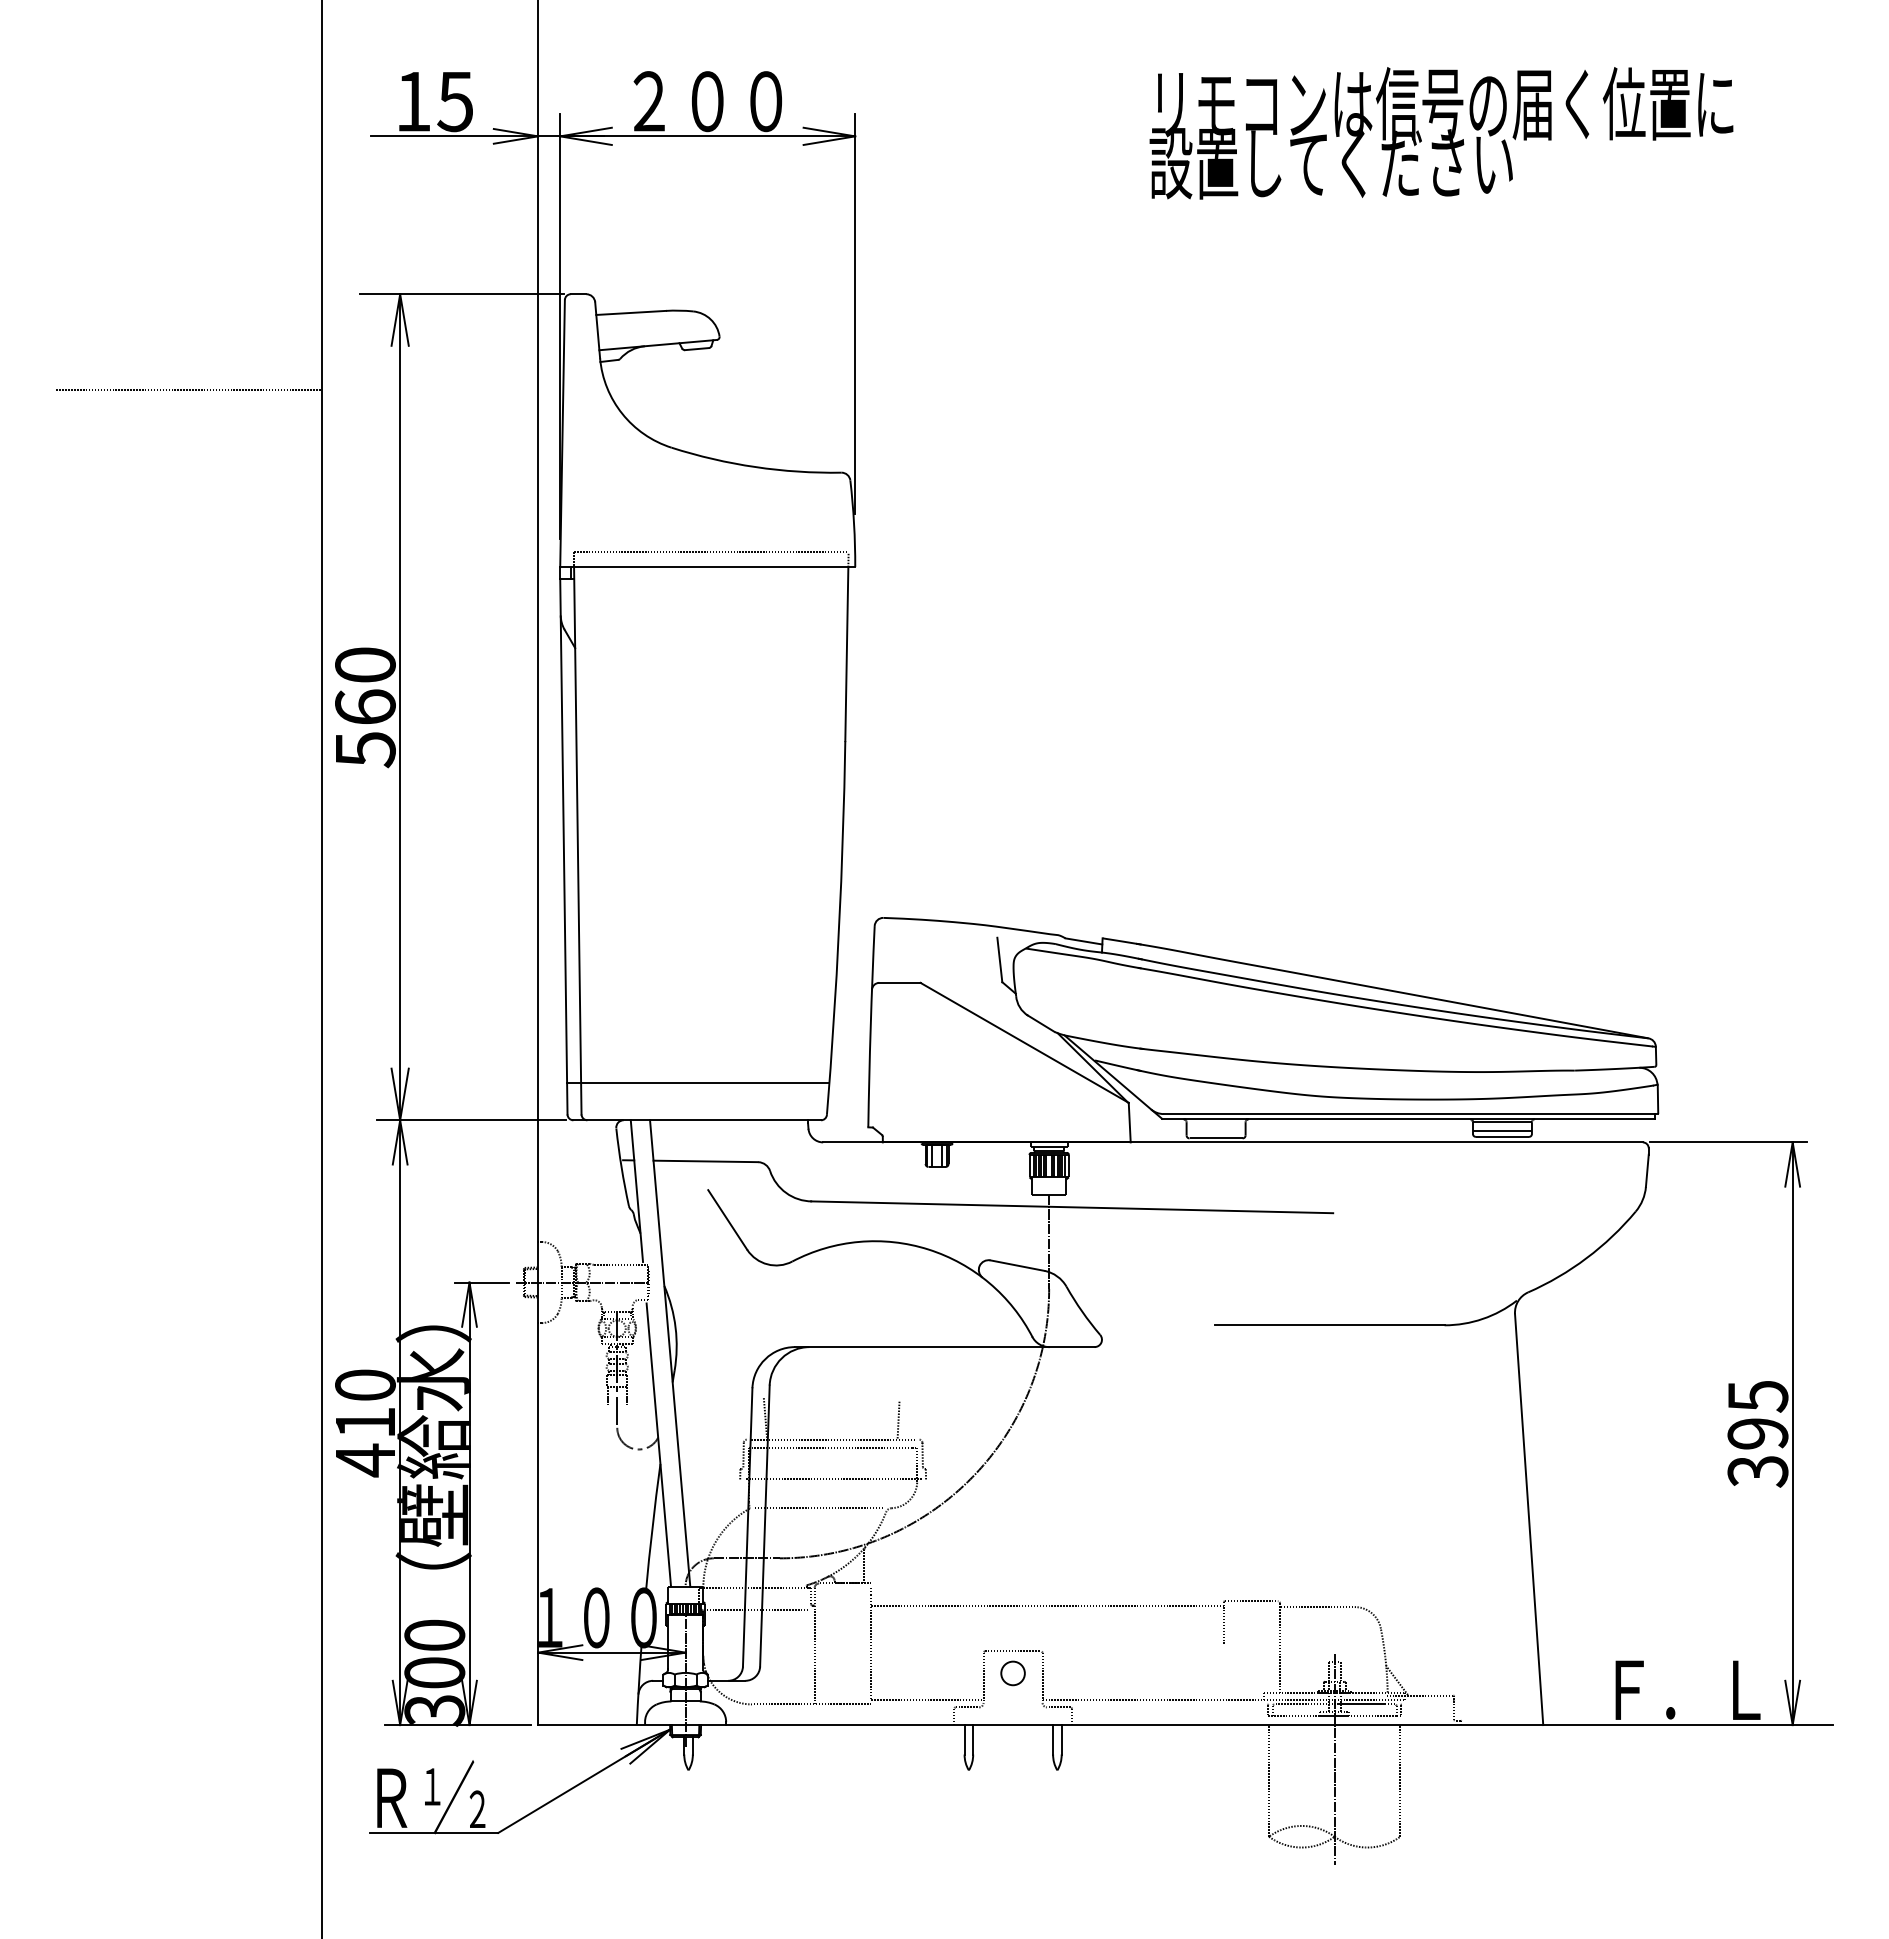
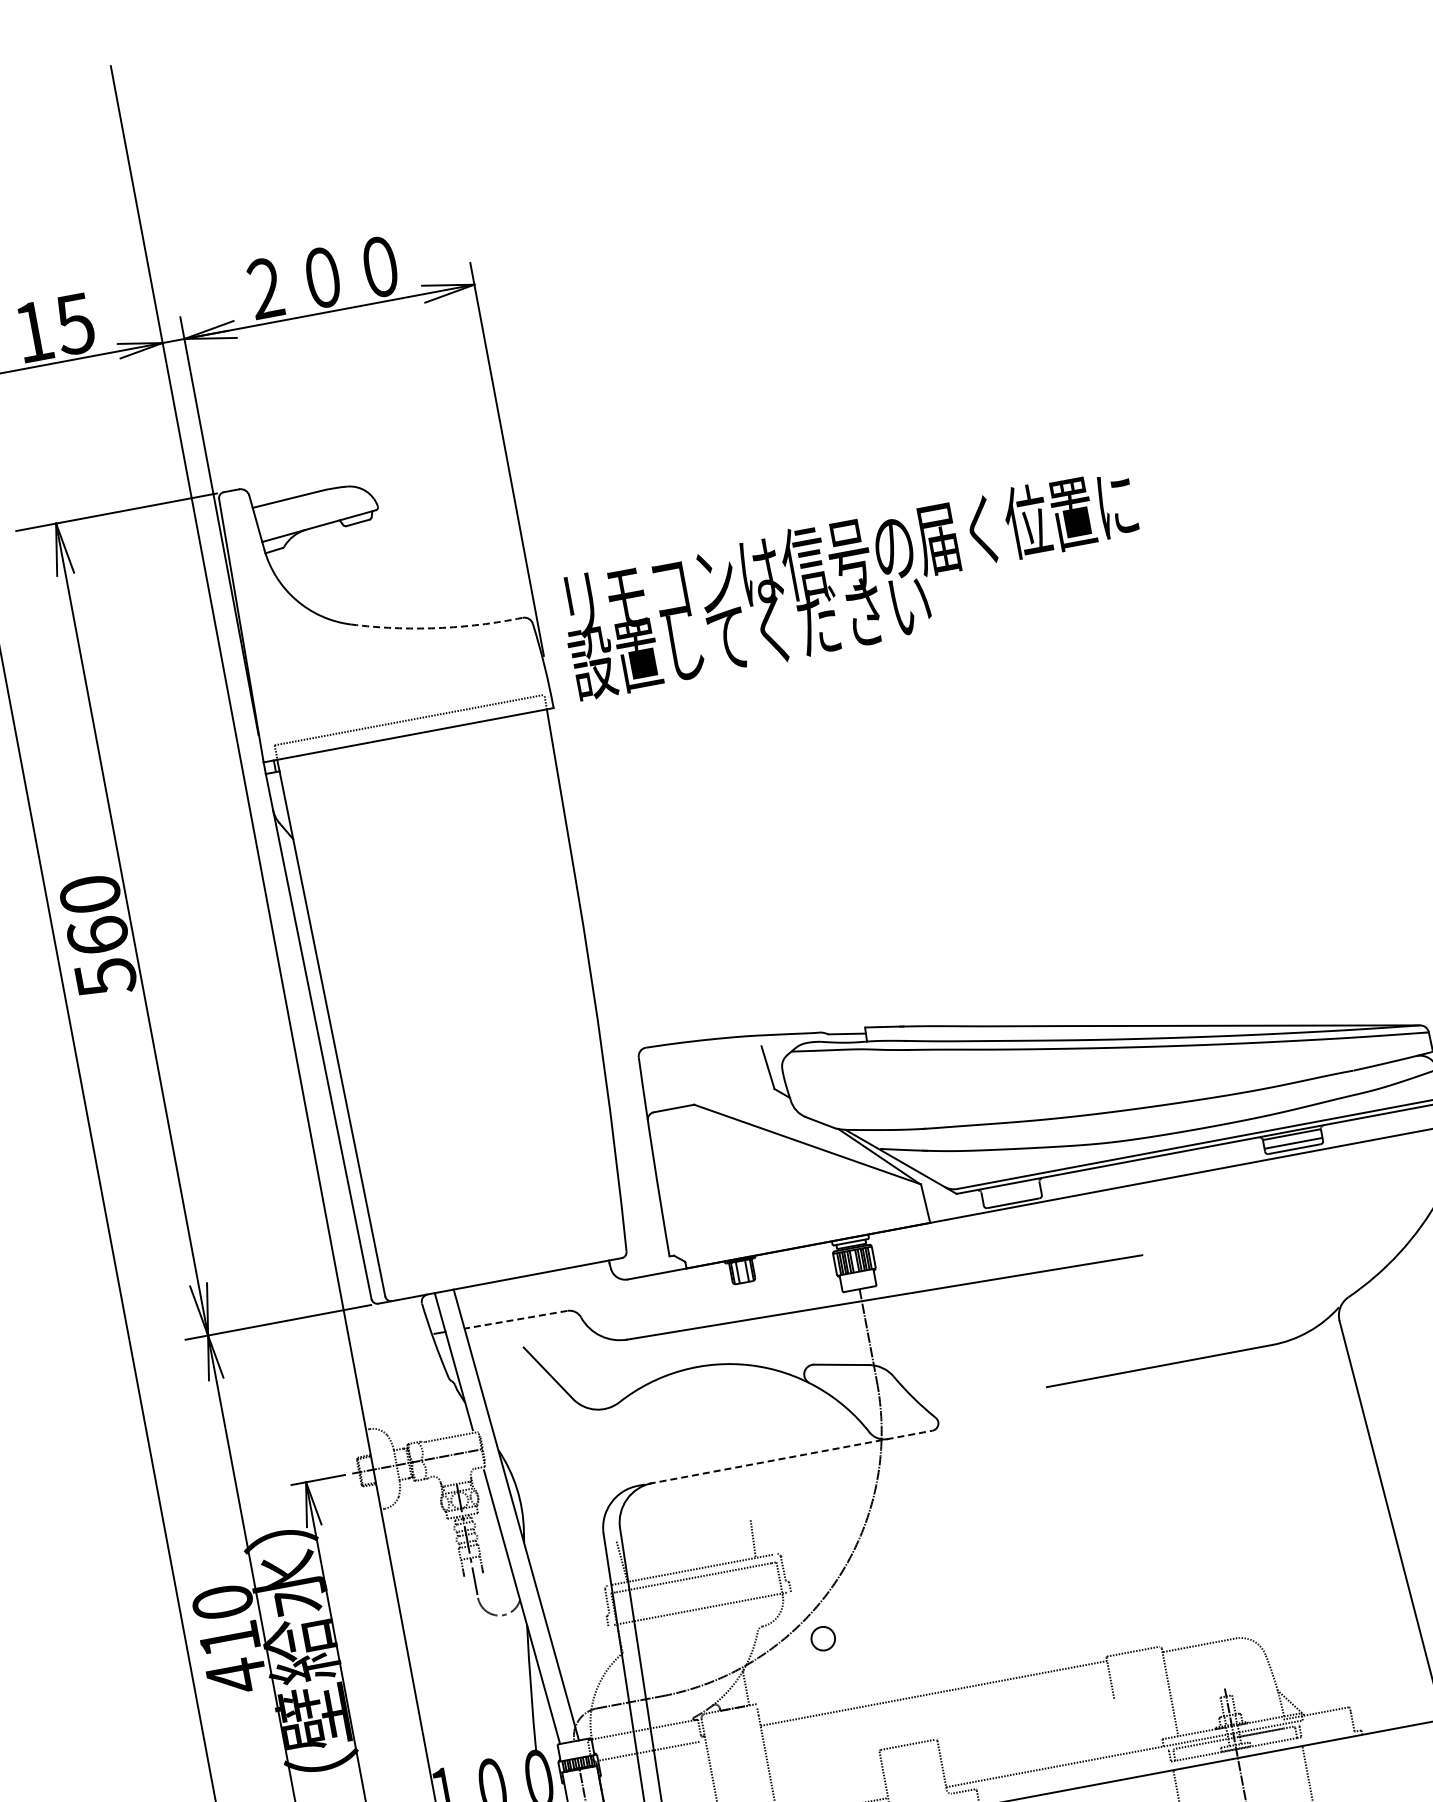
text: (1441, 133) -> (853, 584), moved
arc: (755, 467) -> (437, 628), solid -> dashed
line: (698, 1083) -> (494, 1244), removed
line: (705, 1161) -> (515, 1319), solid -> dashed
line: (944, 1347) -> (784, 1458), solid -> dashed
line: (818, 1508) -> (690, 1640), removed
circle: (1012, 1673) -> (822, 1638), moved

